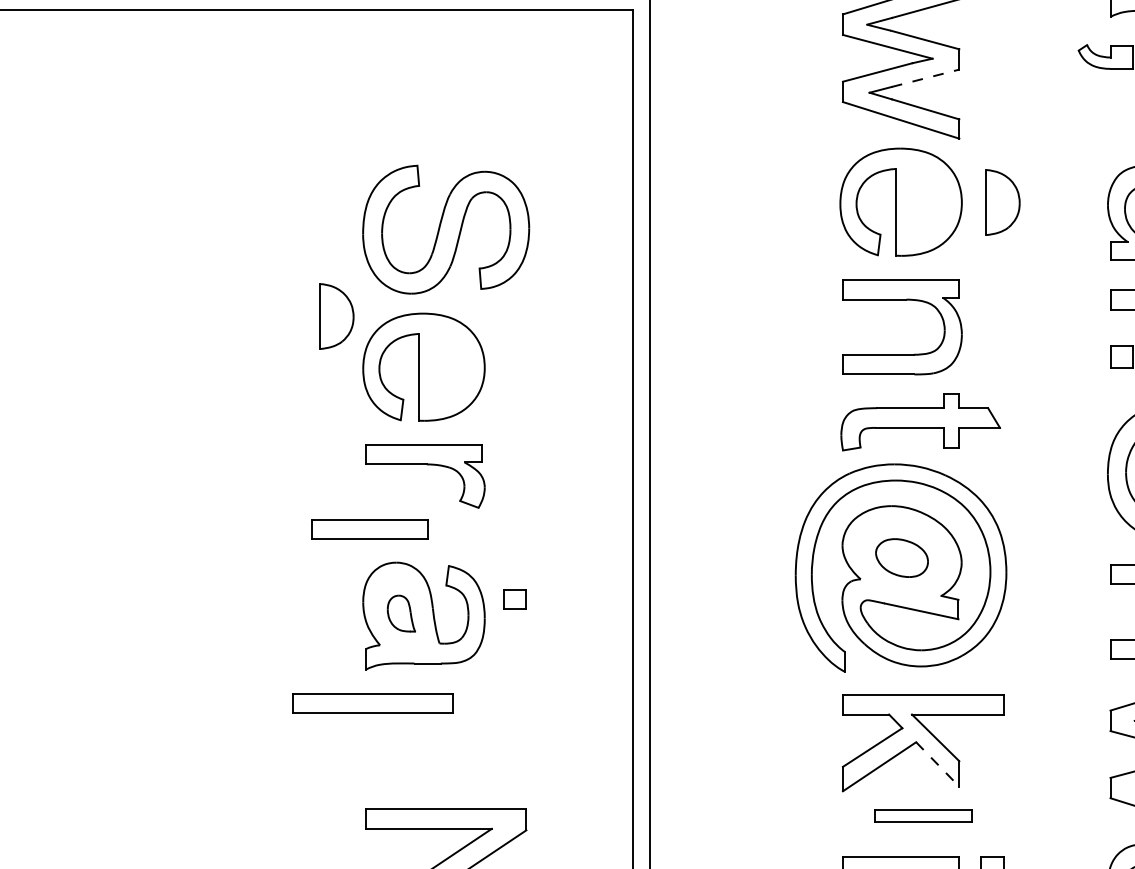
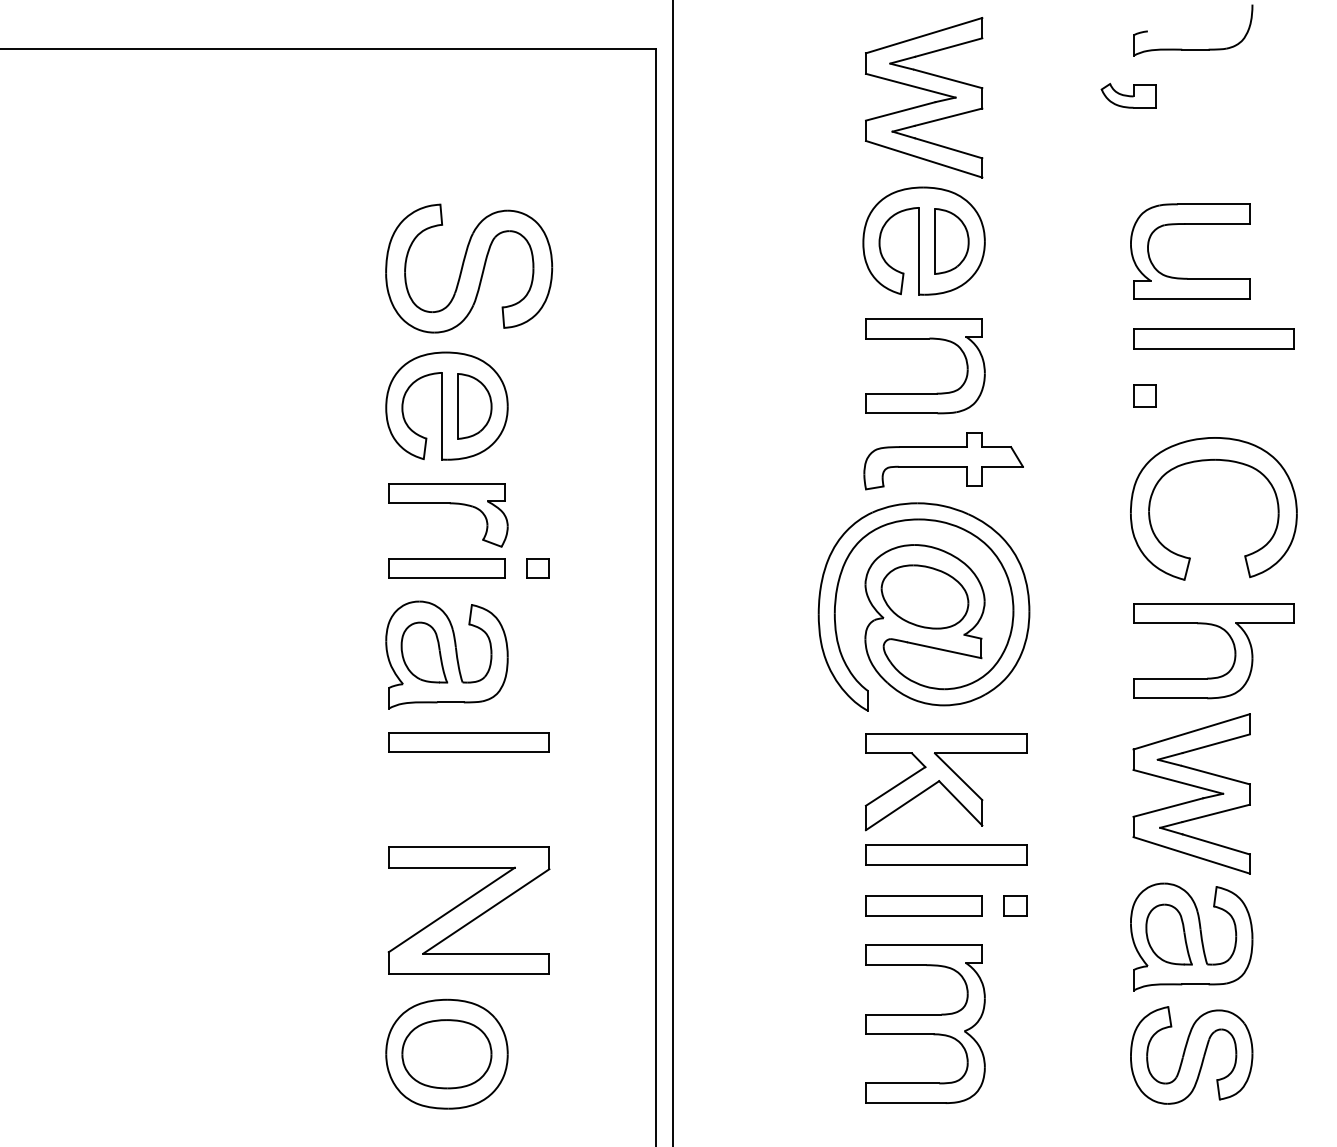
line: (925, 78) -> (948, 117), dashed -> solid
part: (1002, 202) -> (951, 241), moved
part: (336, 316) -> (474, 406), moved
part: (369, 529) -> (446, 568), moved
part: (901, 557) -> (924, 596), size x1.67
part: (514, 599) -> (537, 568), moved
part: (401, 613) -> (424, 652), size x1.67
part: (372, 703) -> (468, 742), moved
line: (937, 764) -> (960, 803), dashed -> solid
part: (923, 815) -> (946, 854), size x1.67

